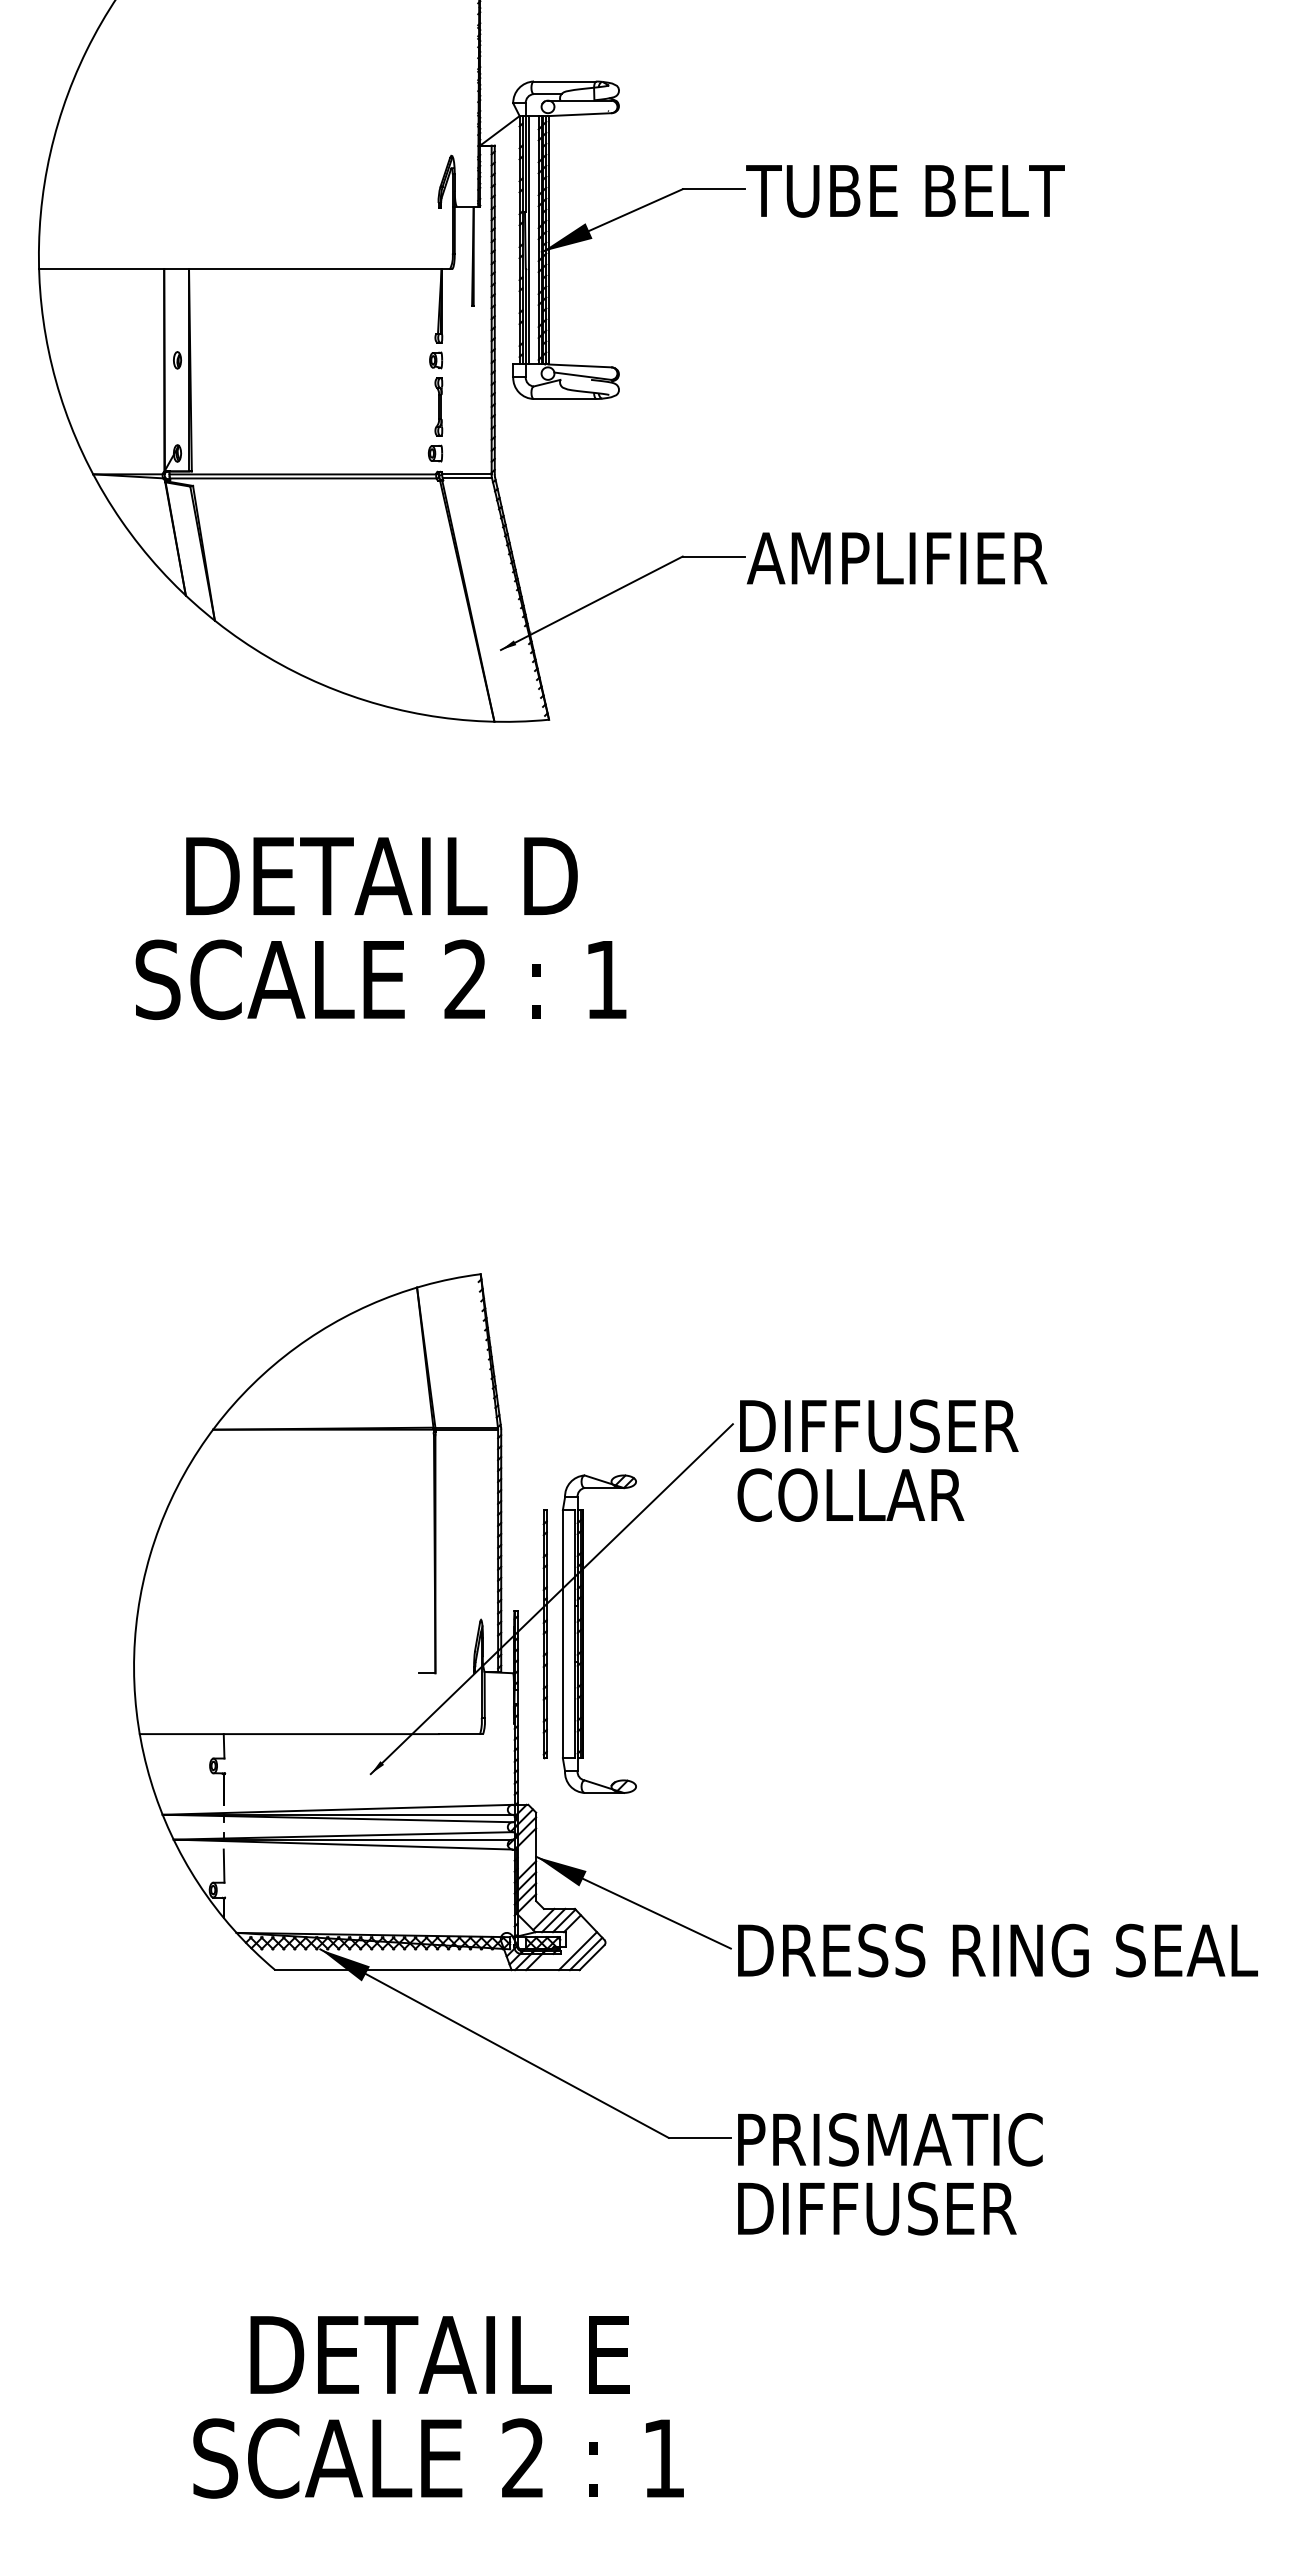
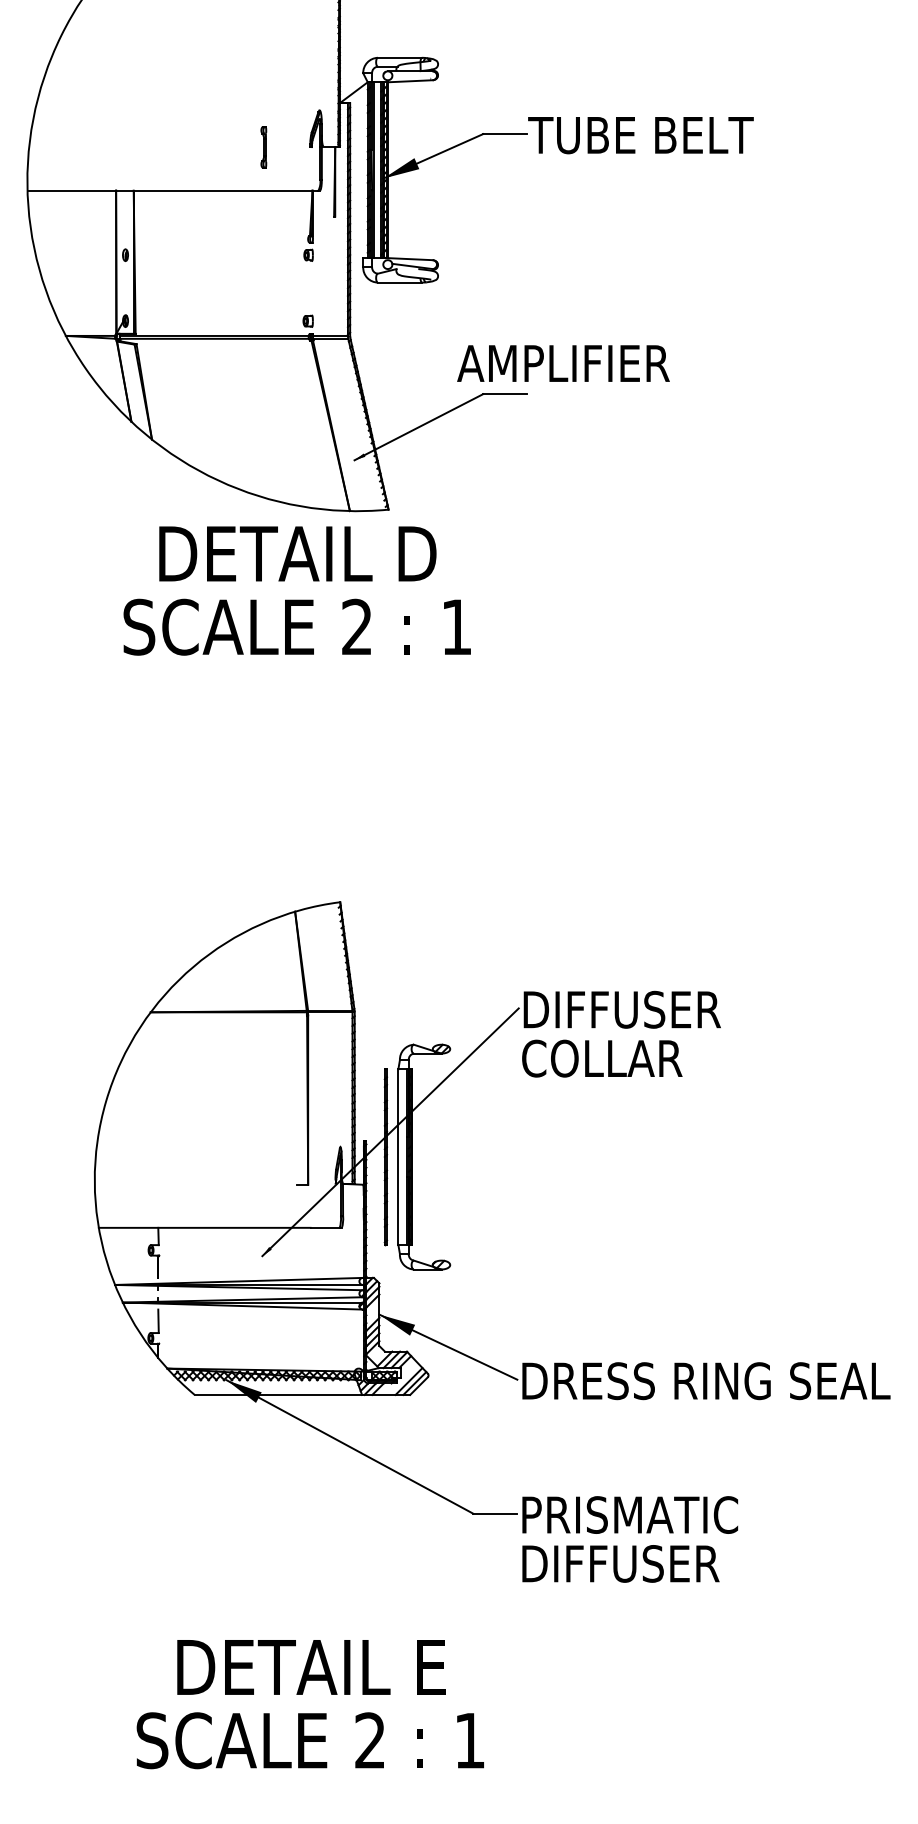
part: (438, 406) -> (263, 147), moved
text: (897, 558) -> (563, 363), moved
text: (380, 928) -> (296, 590), moved

